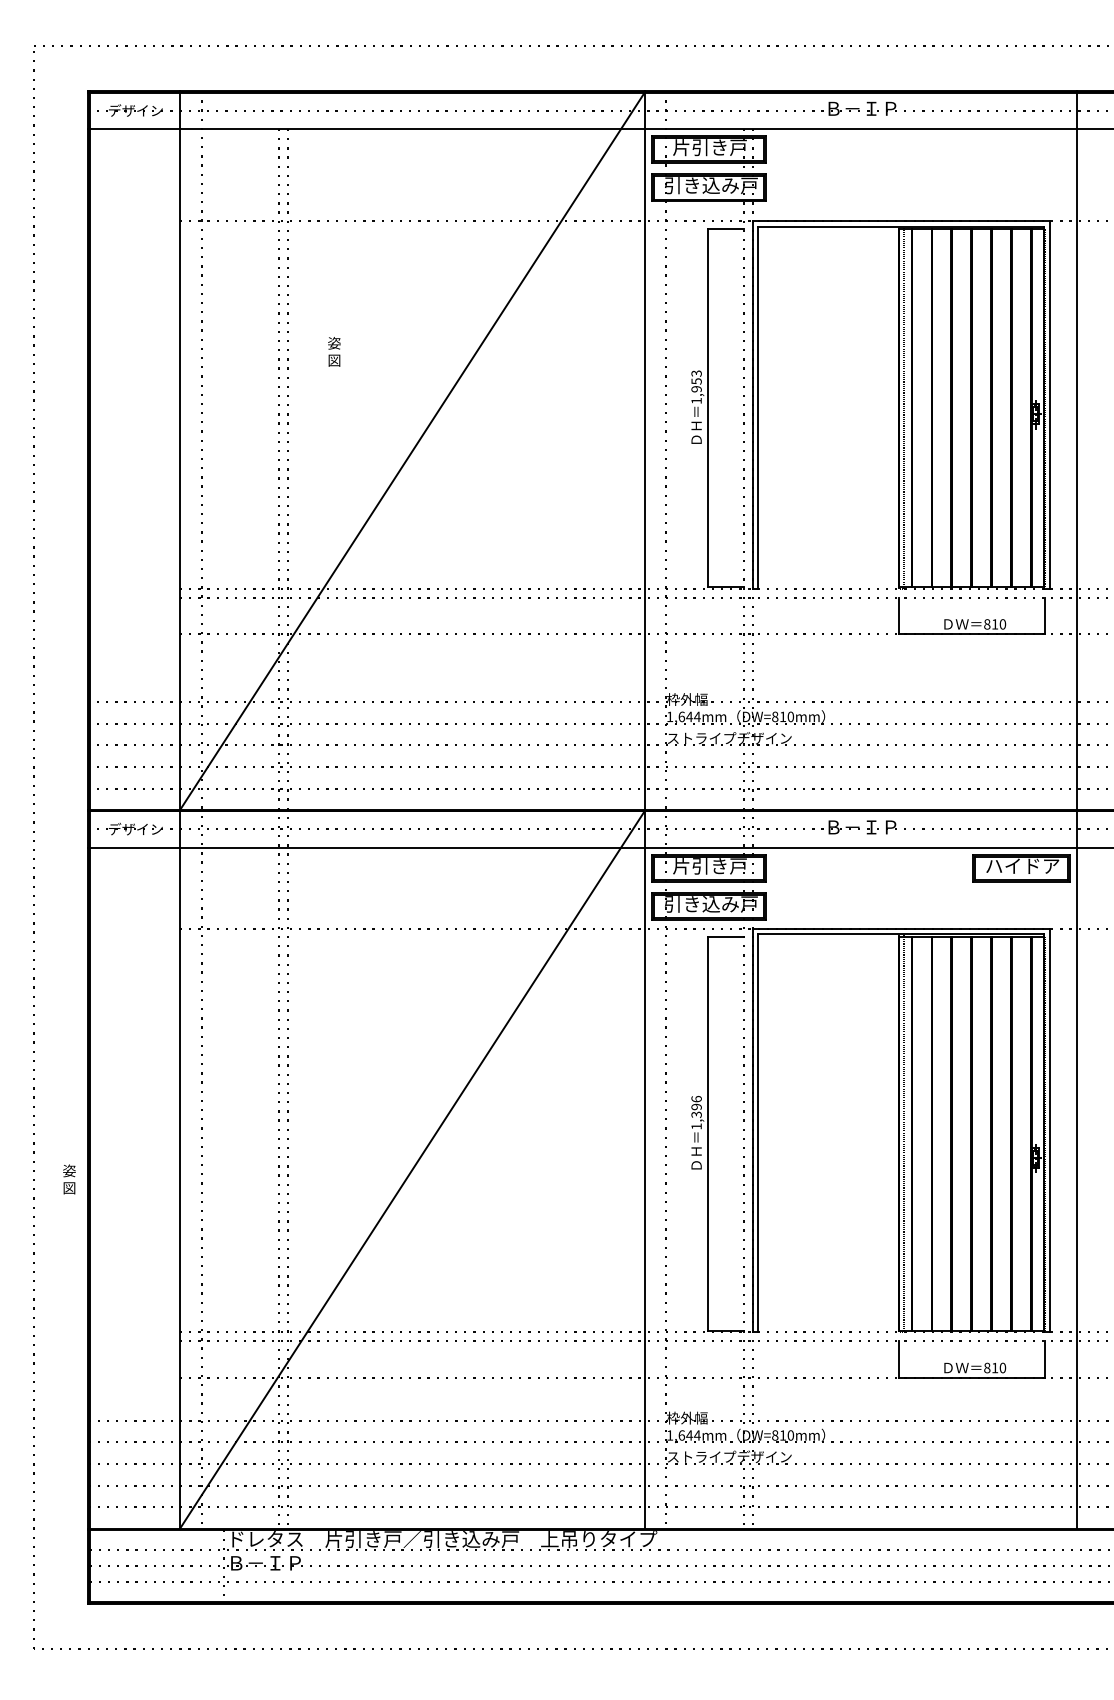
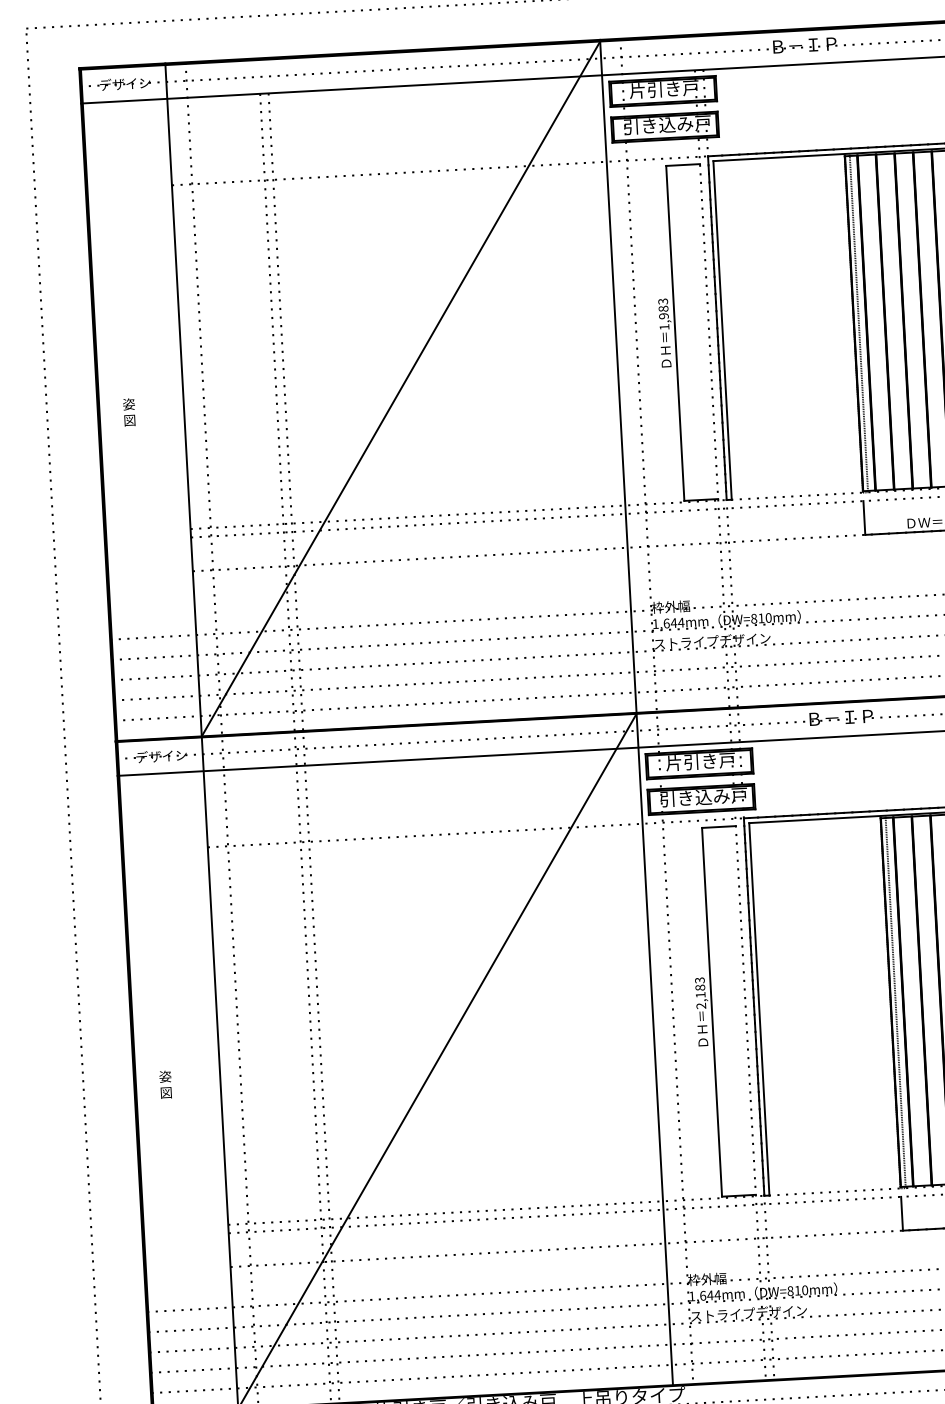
text: (334, 351) -> (129, 412), moved
text: (696, 381) -> (663, 308), 1,953 -> 1,983
text: (696, 1112) -> (700, 992), 1,396 -> 2,183
text: (69, 1179) -> (165, 1084), moved

